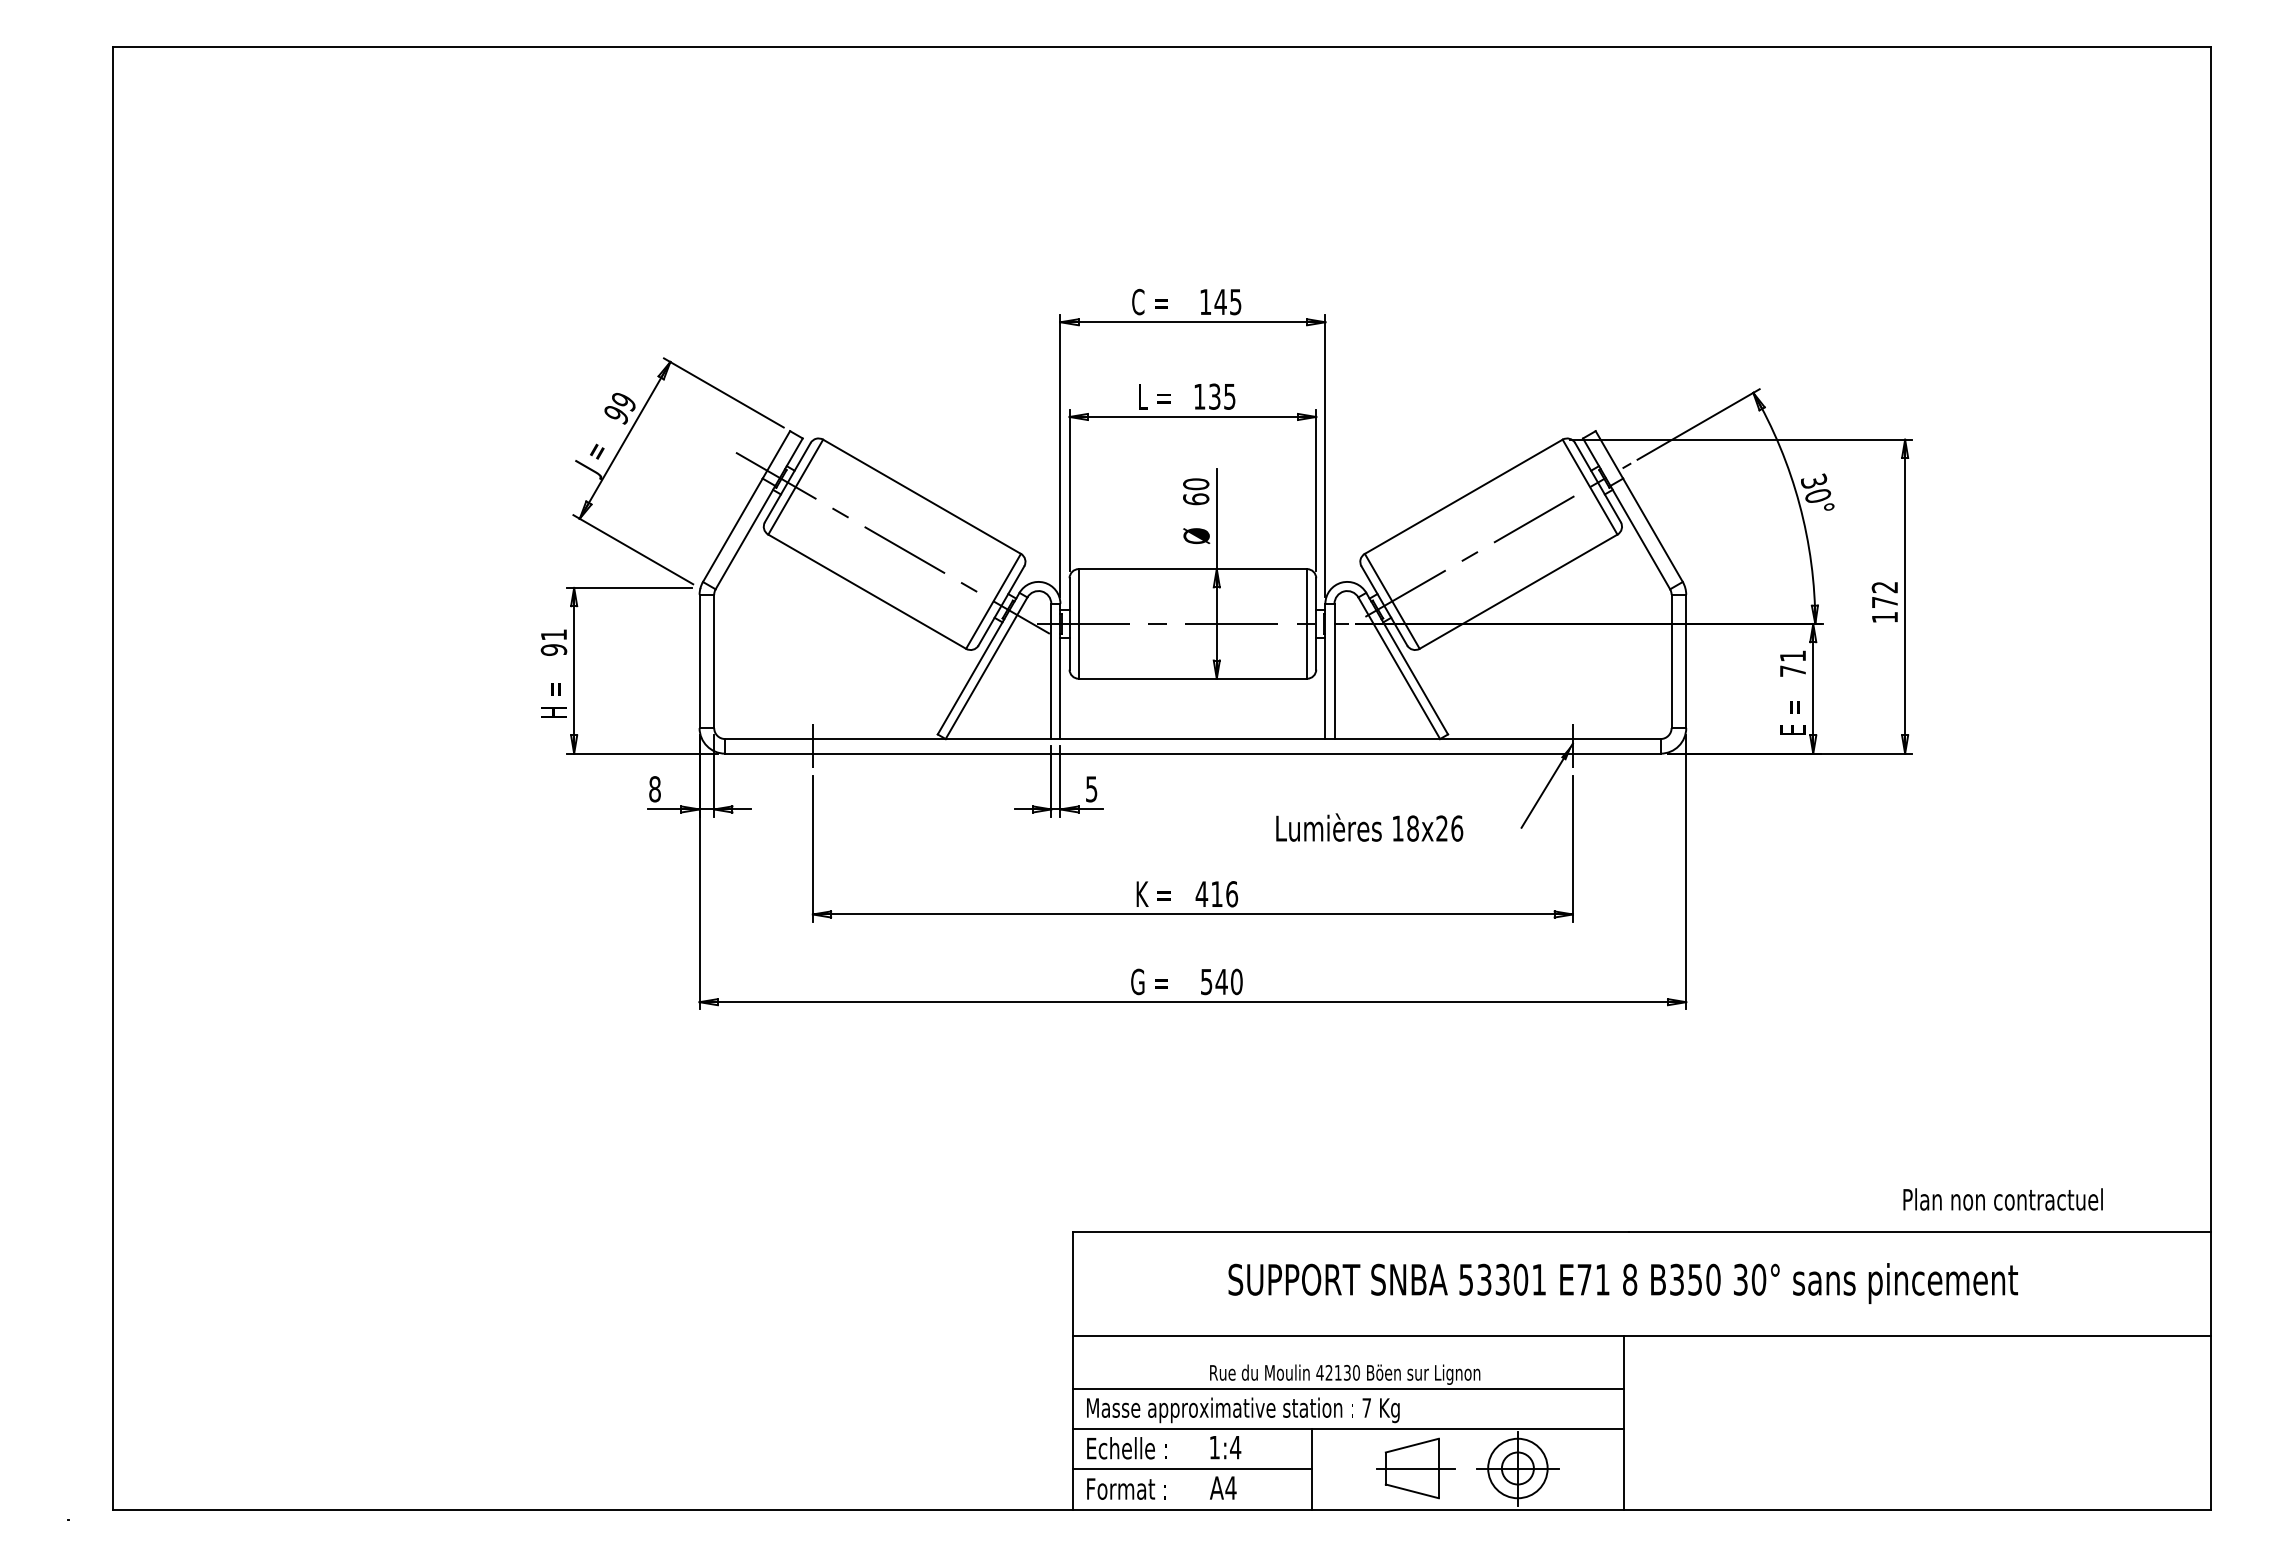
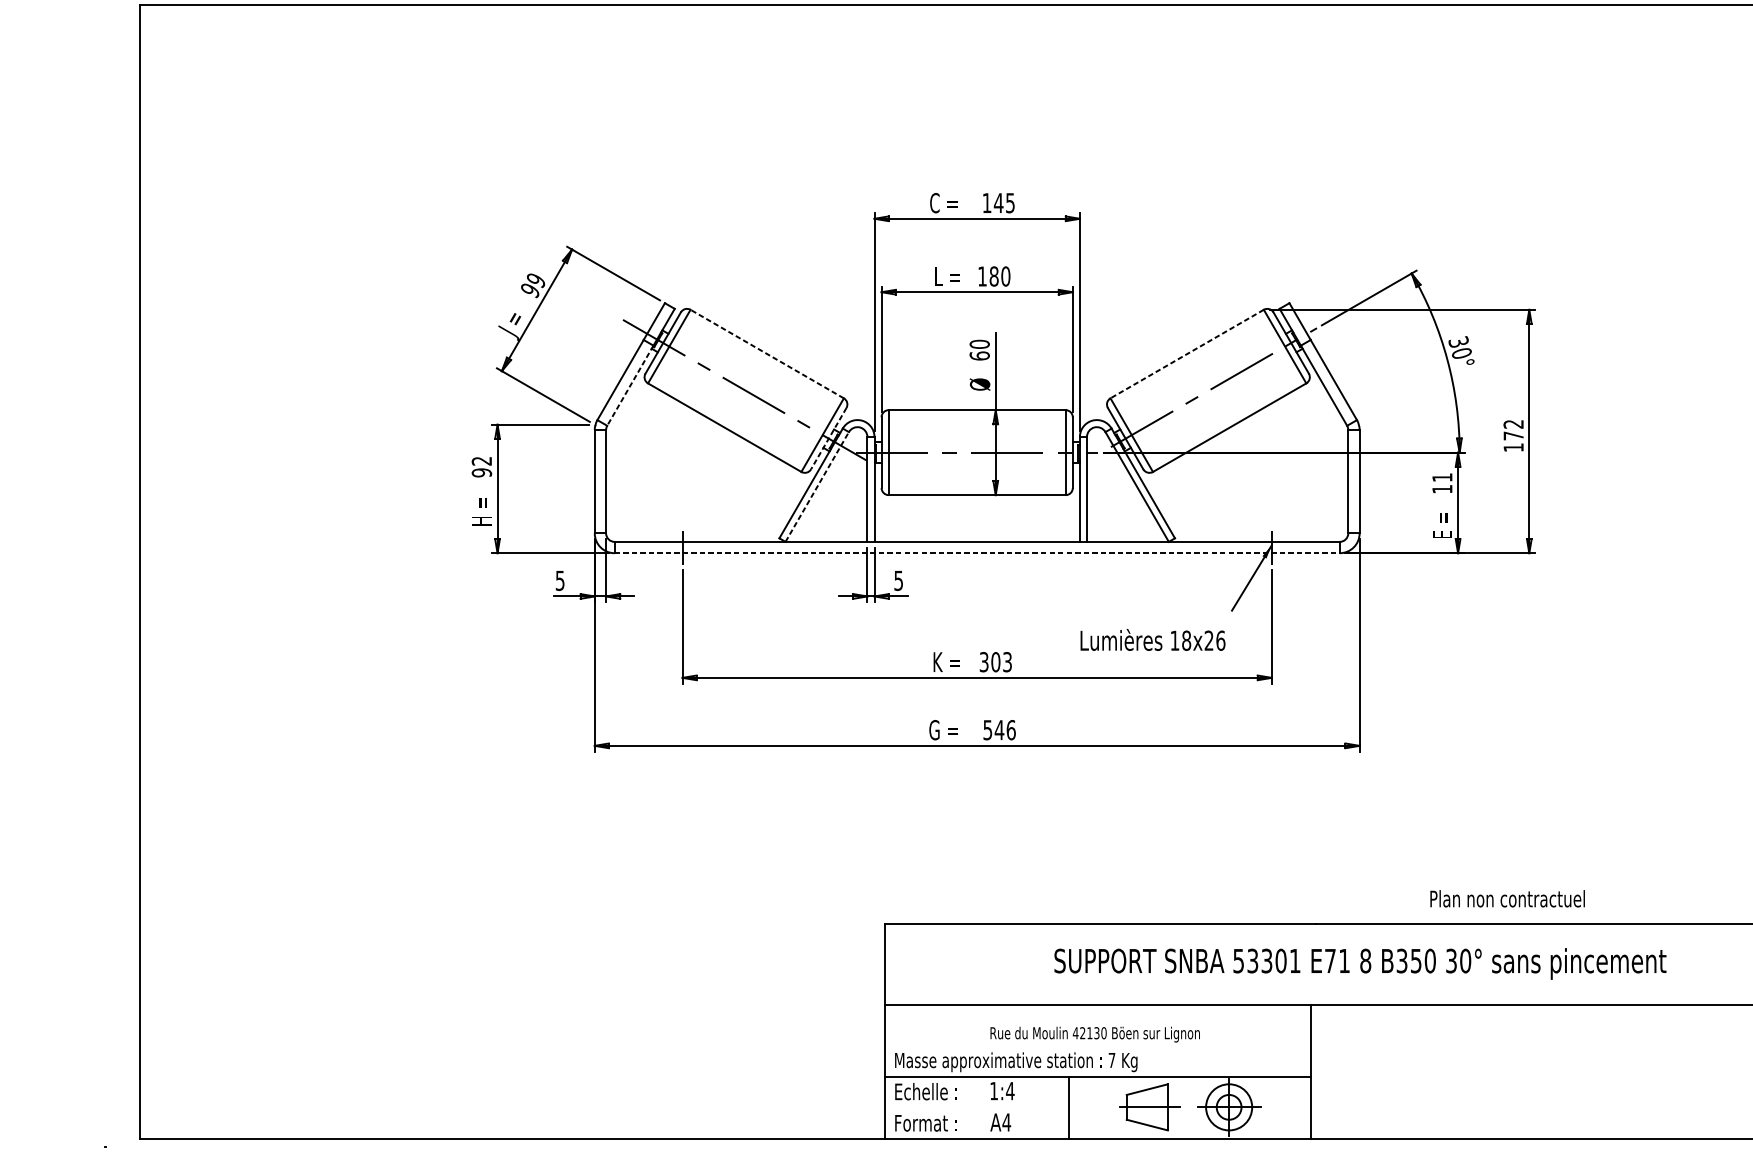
text: (1222, 396) -> (1000, 276), 135 -> 180
line: (921, 496) -> (766, 353), solid -> dashed
line: (1463, 497) -> (1186, 354), solid -> dashed
line: (745, 537) -> (630, 385), solid -> dashed
line: (1001, 605) -> (828, 438), solid -> dashed
text: (553, 634) -> (481, 460), 91 -> 92
line: (986, 668) -> (817, 487), solid -> dashed
text: (1792, 670) -> (1442, 488), 71 -> 11
line: (1192, 753) -> (976, 553), solid -> dashed
text: (654, 789) -> (559, 580), 8 -> 5
text: (1369, 827) -> (1152, 639), moved
text: (1216, 894) -> (995, 662), 416 -> 303
text: (1236, 981) -> (1010, 729), 540 -> 546
text: (2002, 1199) -> (1507, 898), moved
text: (1622, 1283) -> (1359, 963), moved
line: (1348, 1388) -> (1097, 1045), removed
line: (1192, 1469) -> (976, 1108), removed

